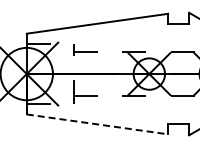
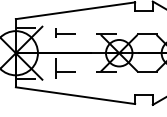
line: (97, 124) -> (75, 95), dashed -> solid

